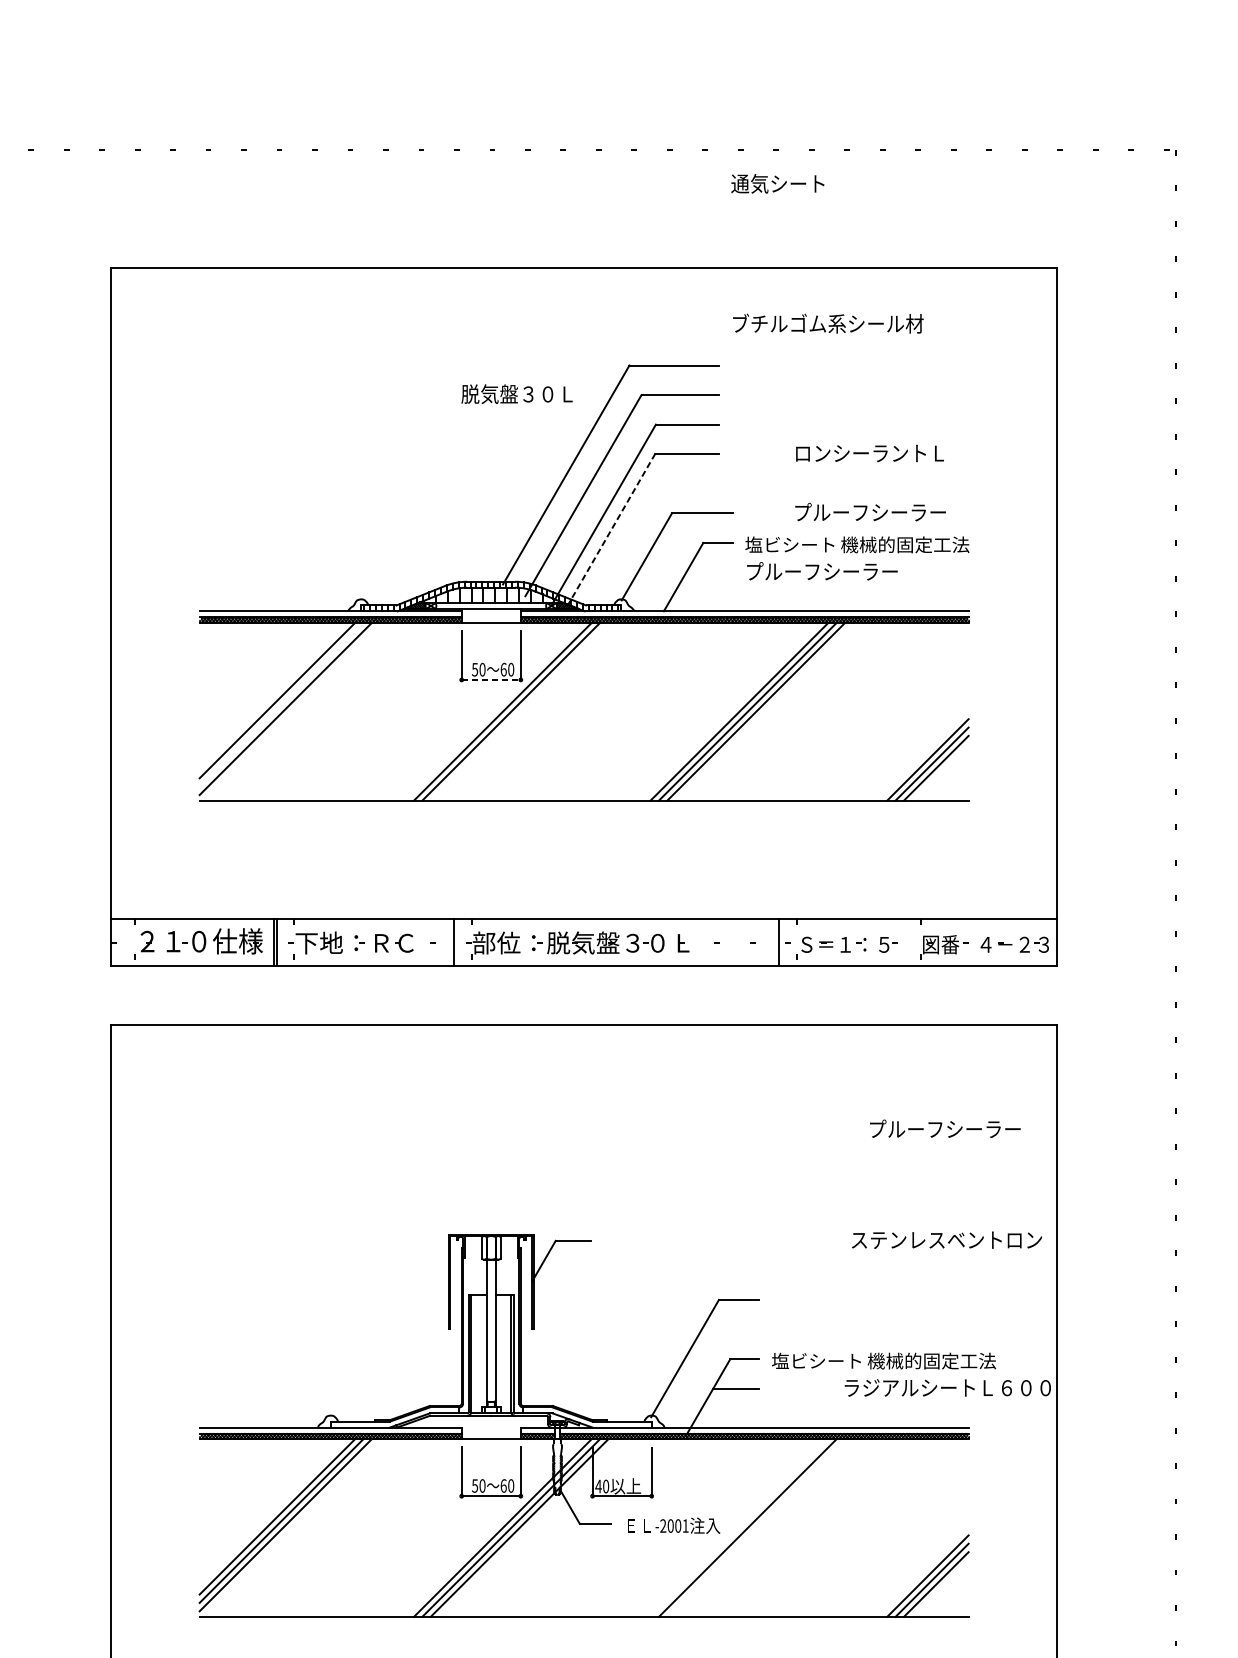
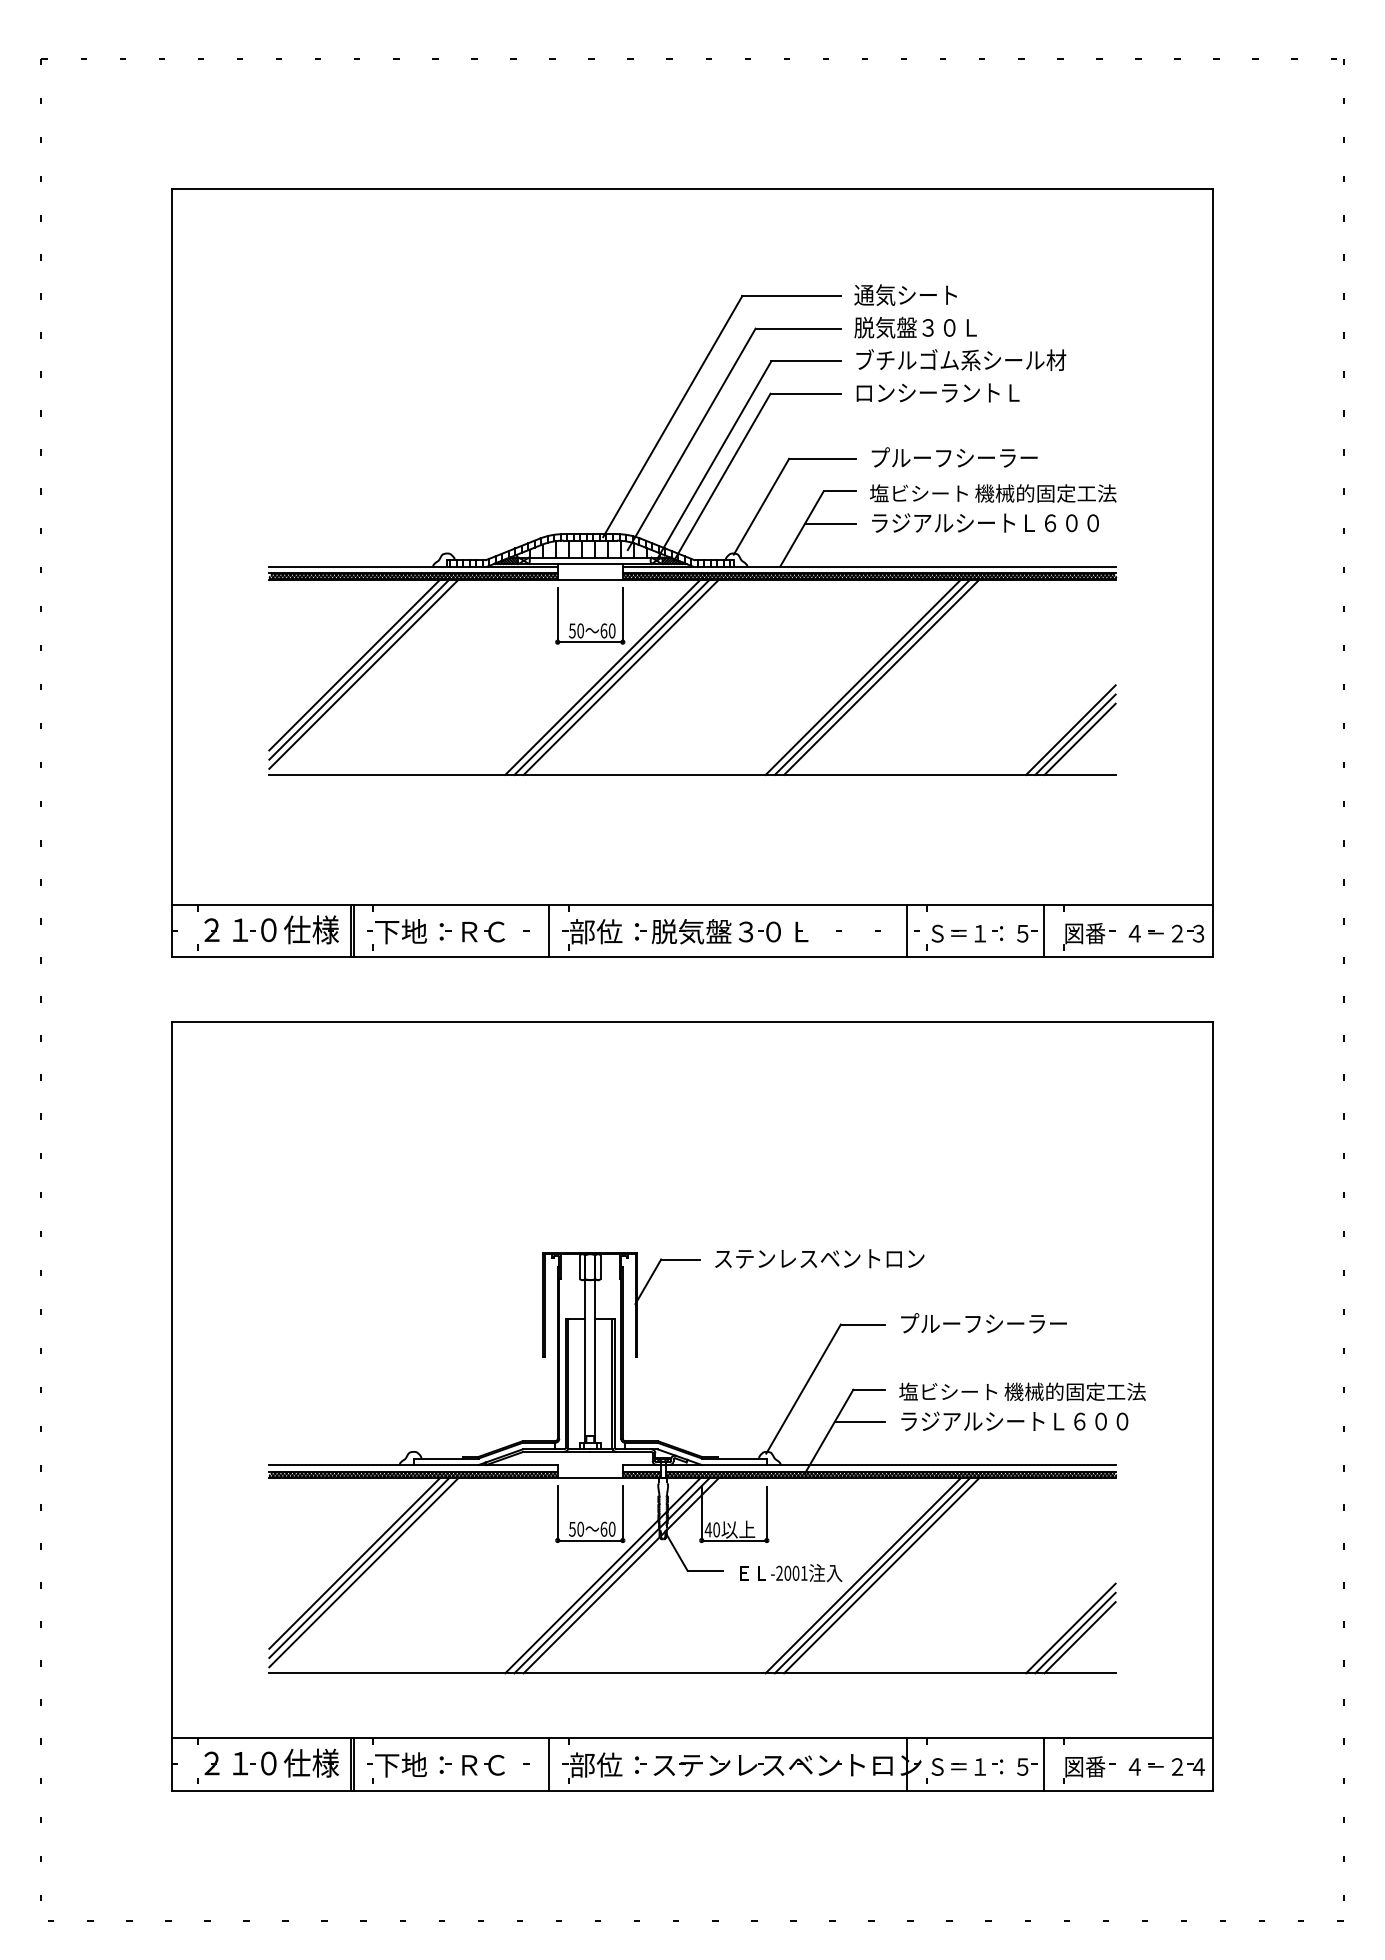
text: (777, 183) -> (905, 294), moved
text: (828, 323) -> (961, 359), moved
text: (516, 394) -> (915, 327), moved
text: (869, 453) -> (937, 392), moved
text: (870, 512) -> (954, 457), moved
line: (611, 530) -> (722, 477), dashed -> solid
text: (849, 571) -> (984, 522), プルーフシーラー -> ラジアルシートＬ６００
line: (709, 572) -> (830, 523), added
line: (491, 680) -> (590, 642), dashed -> solid
line: (281, 704) -> (359, 669), added
line: (518, 711) -> (620, 676), added
line: (903, 942) -> (1044, 931), added
text: (944, 1129) -> (983, 1323), moved
text: (946, 1239) -> (819, 1258), moved
text: (947, 1388) -> (1014, 1421), moved
line: (738, 1527) -> (862, 1575), added
line: (755, 1527) -> (881, 1575), added

